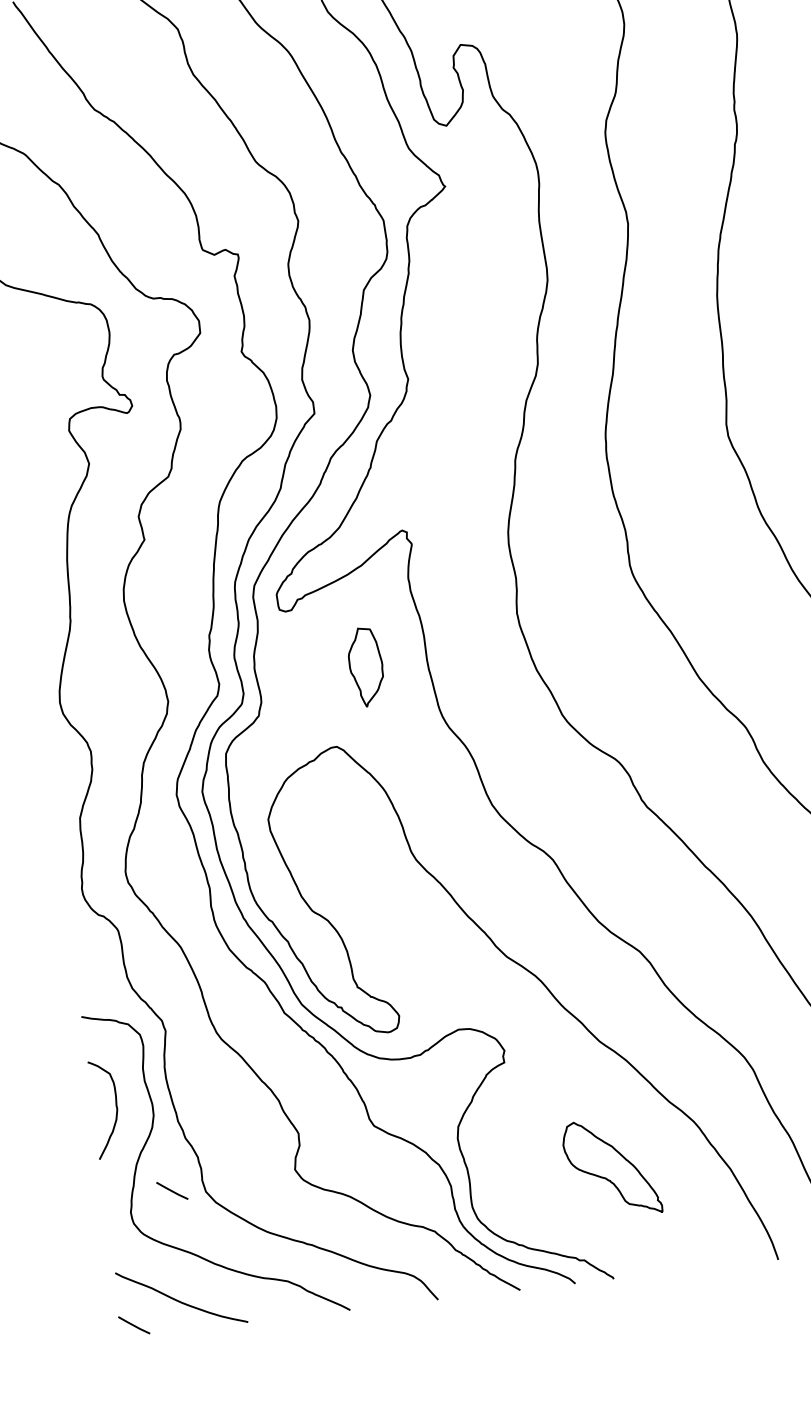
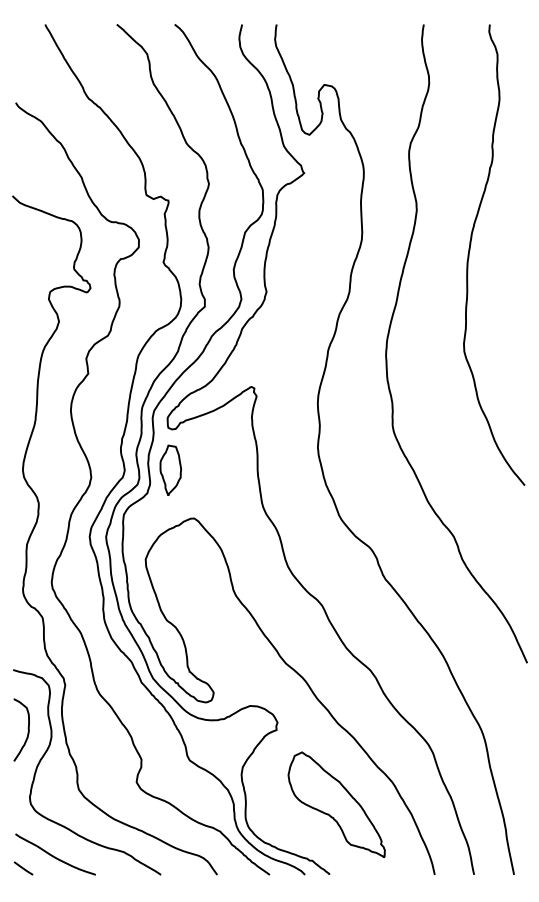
part: (365, 665) -> (170, 469), moved
part: (611, 1167) -> (336, 804), size x1.67
line: (172, 1190) -> (57, 786), removed

